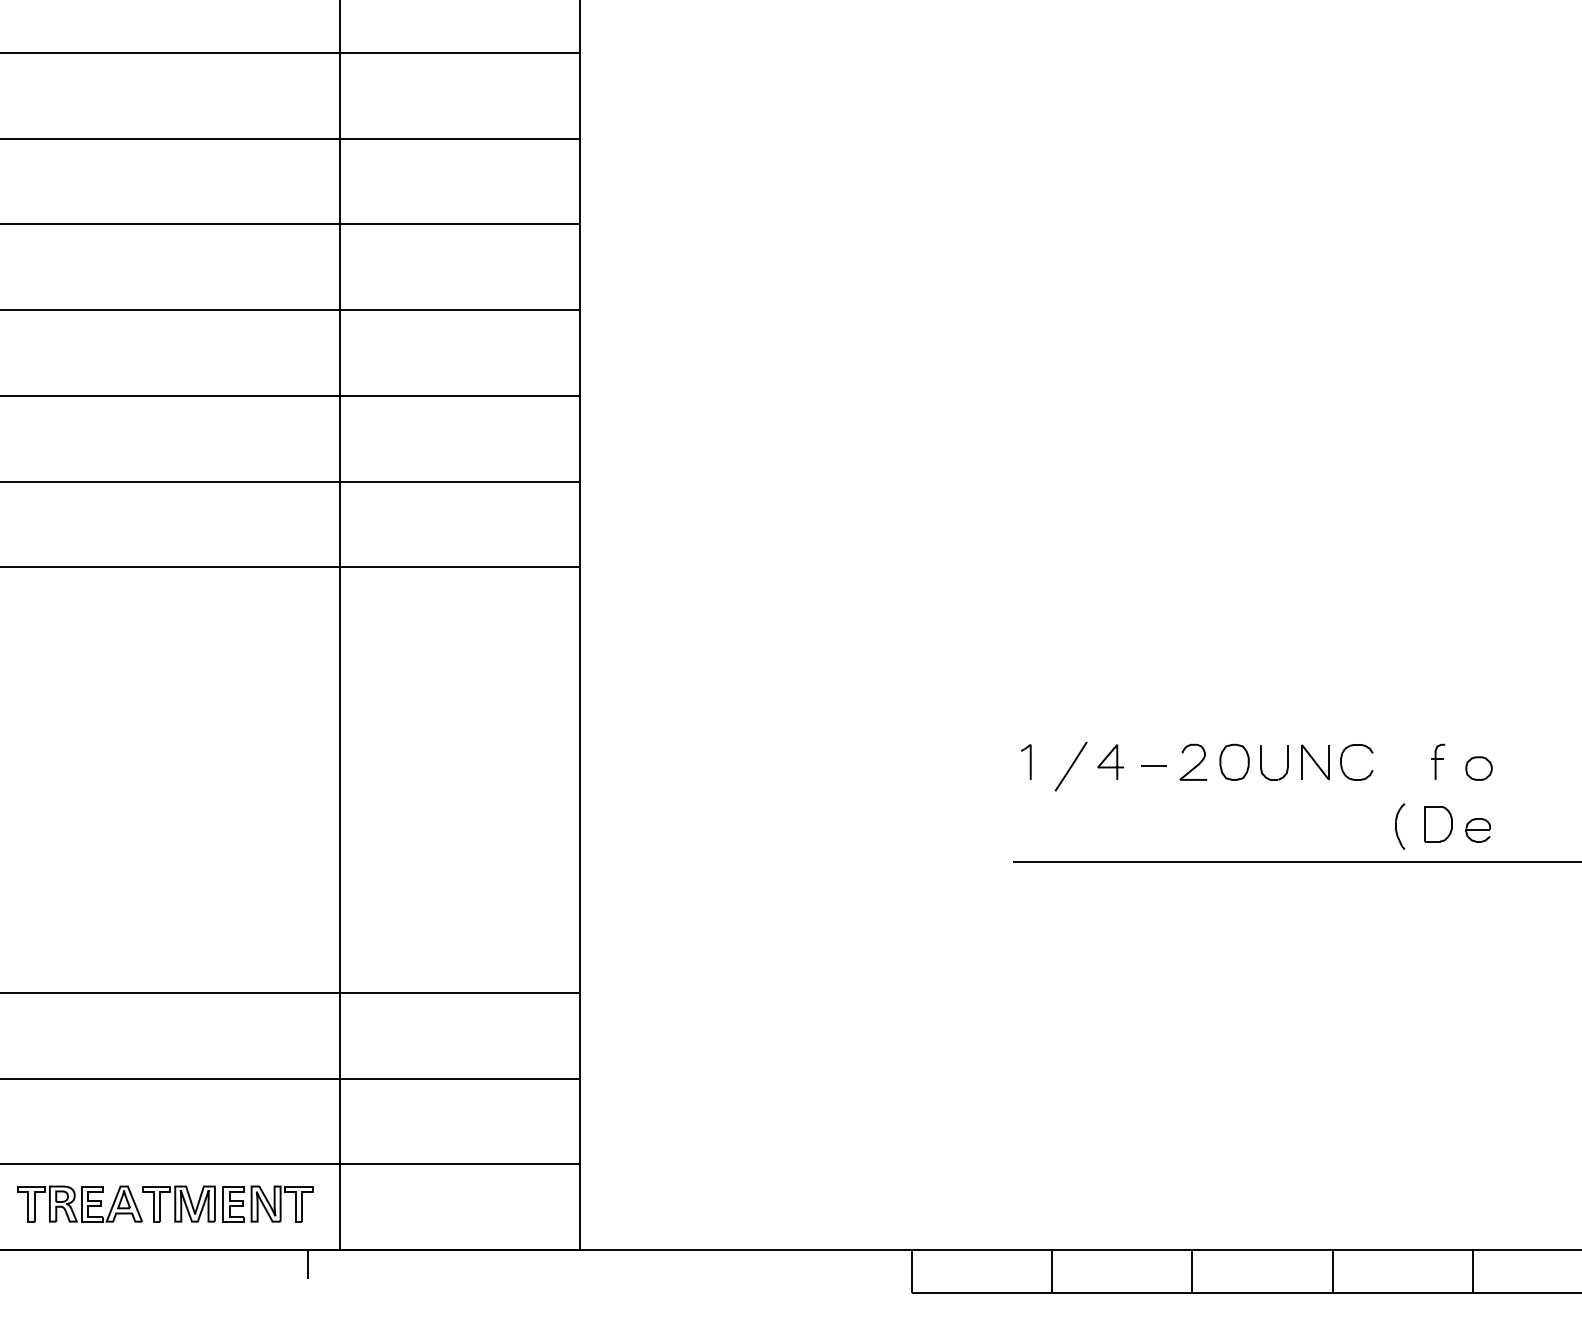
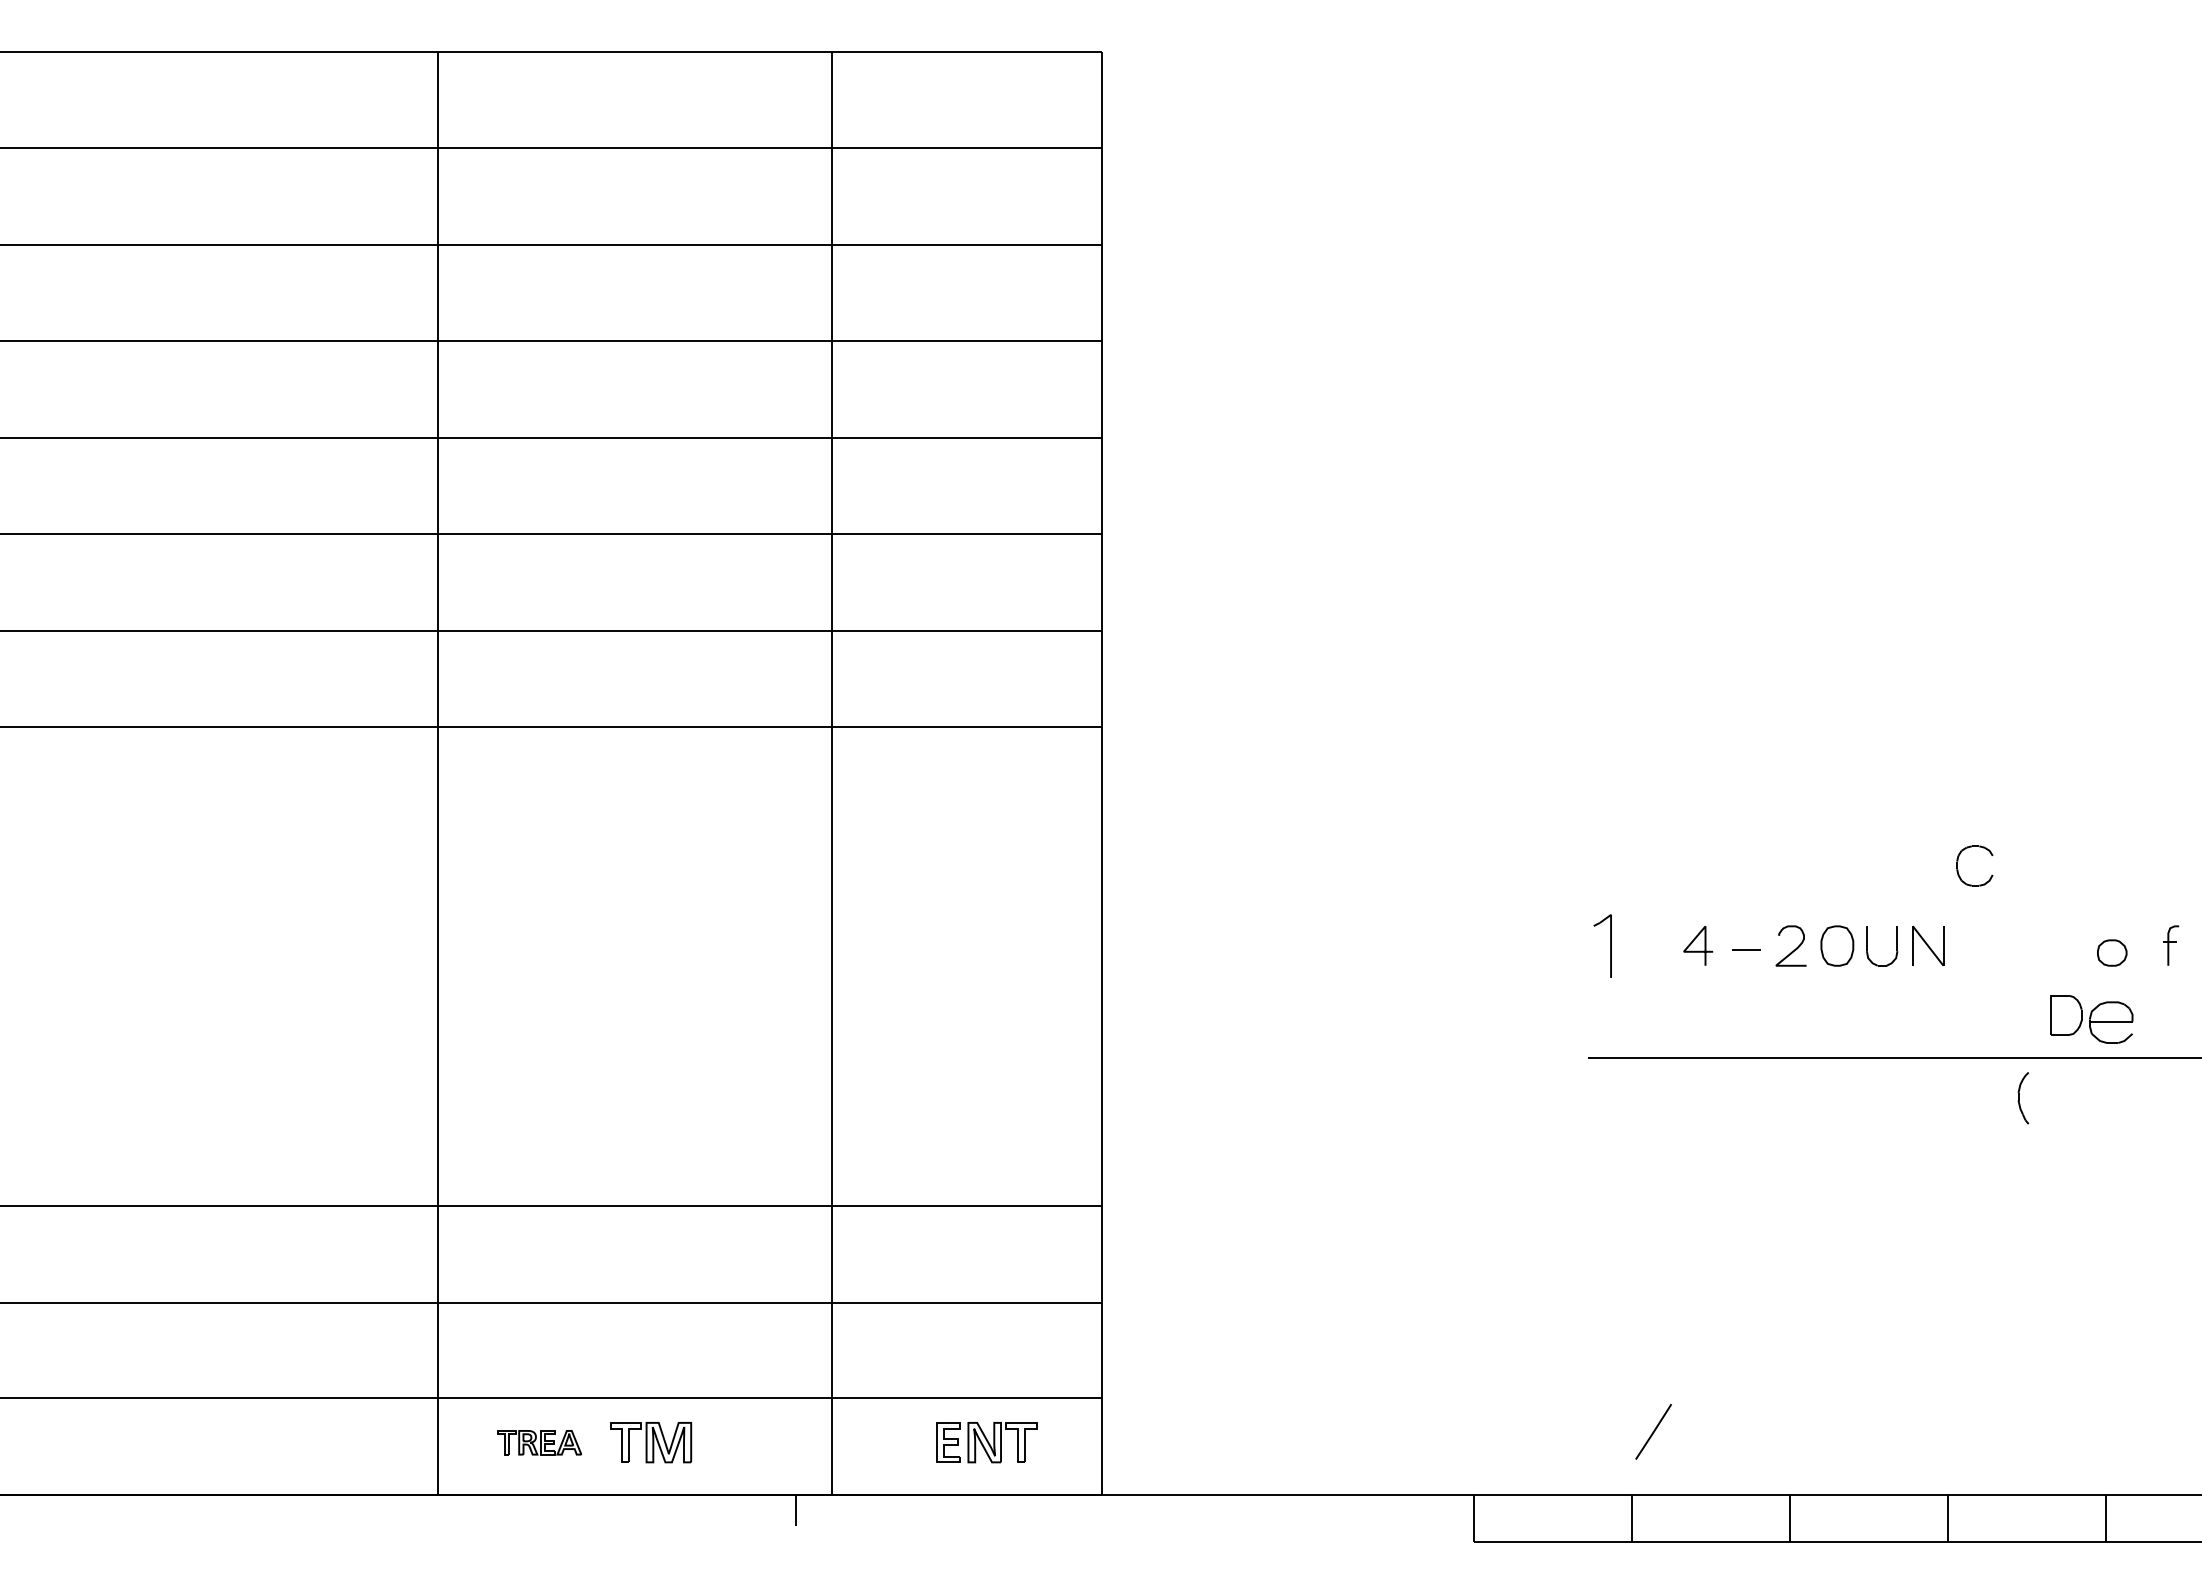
part: (1342, 758) -> (1958, 861), moved
part: (1026, 761) -> (1603, 945), size x1.6
part: (1438, 761) -> (2171, 945), moved
line: (1071, 766) -> (1653, 1431), moved
part: (1400, 826) -> (2023, 1098), moved
part: (1478, 829) -> (2111, 1021), size x1.6
part: (79, 1203) -> (539, 1442), size x0.6
part: (267, 1203) -> (986, 1442), moved

